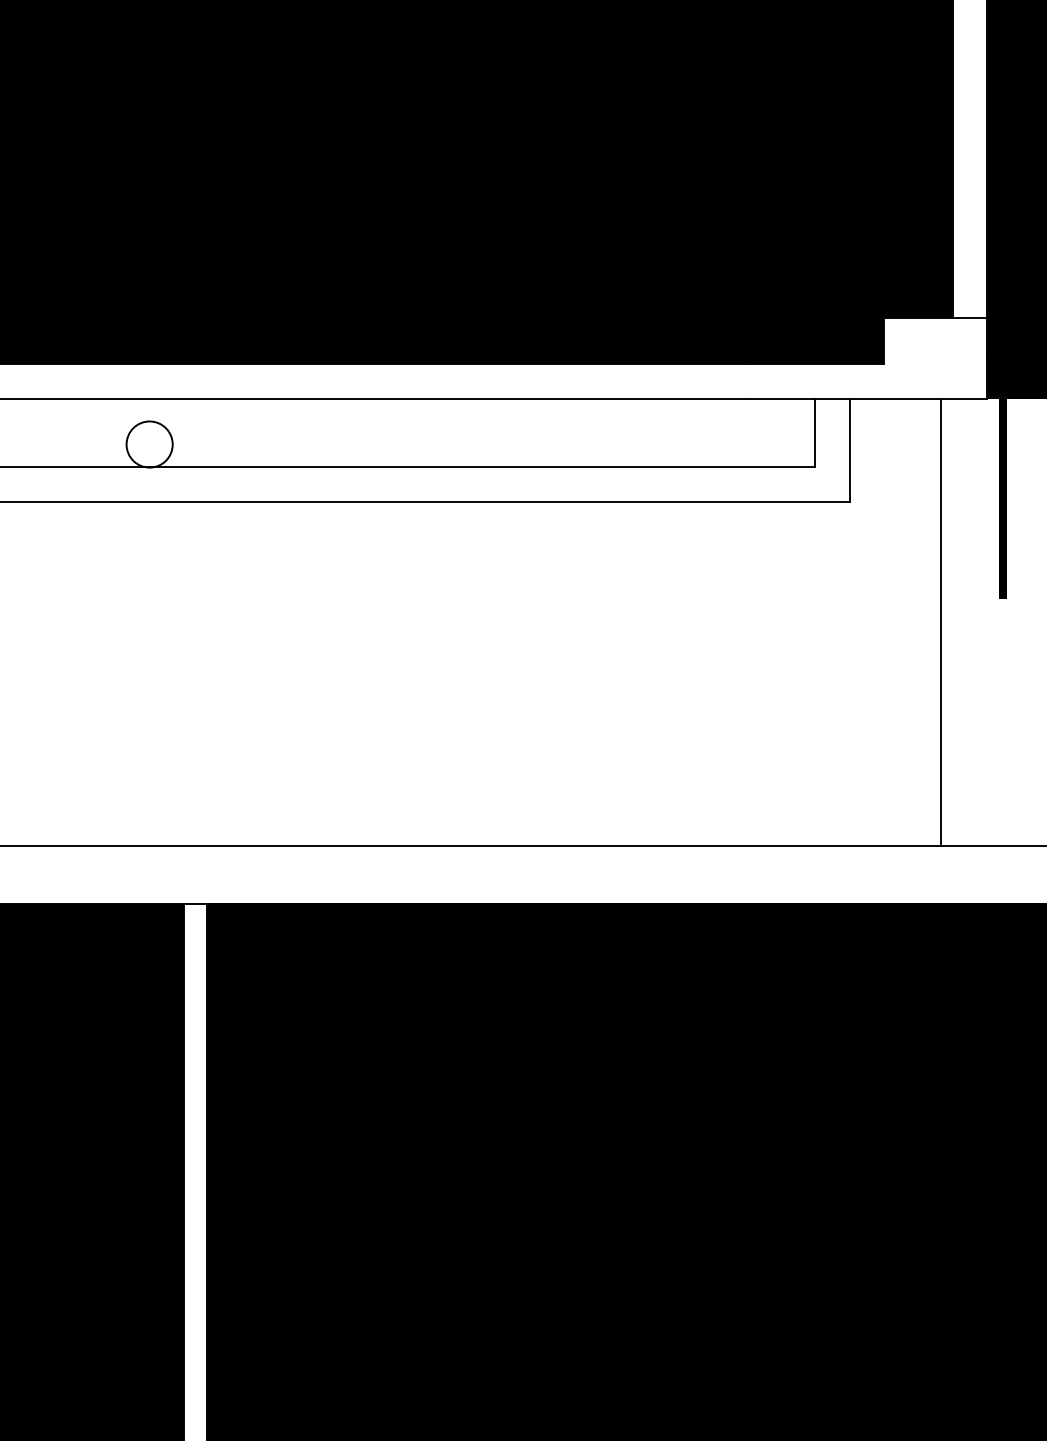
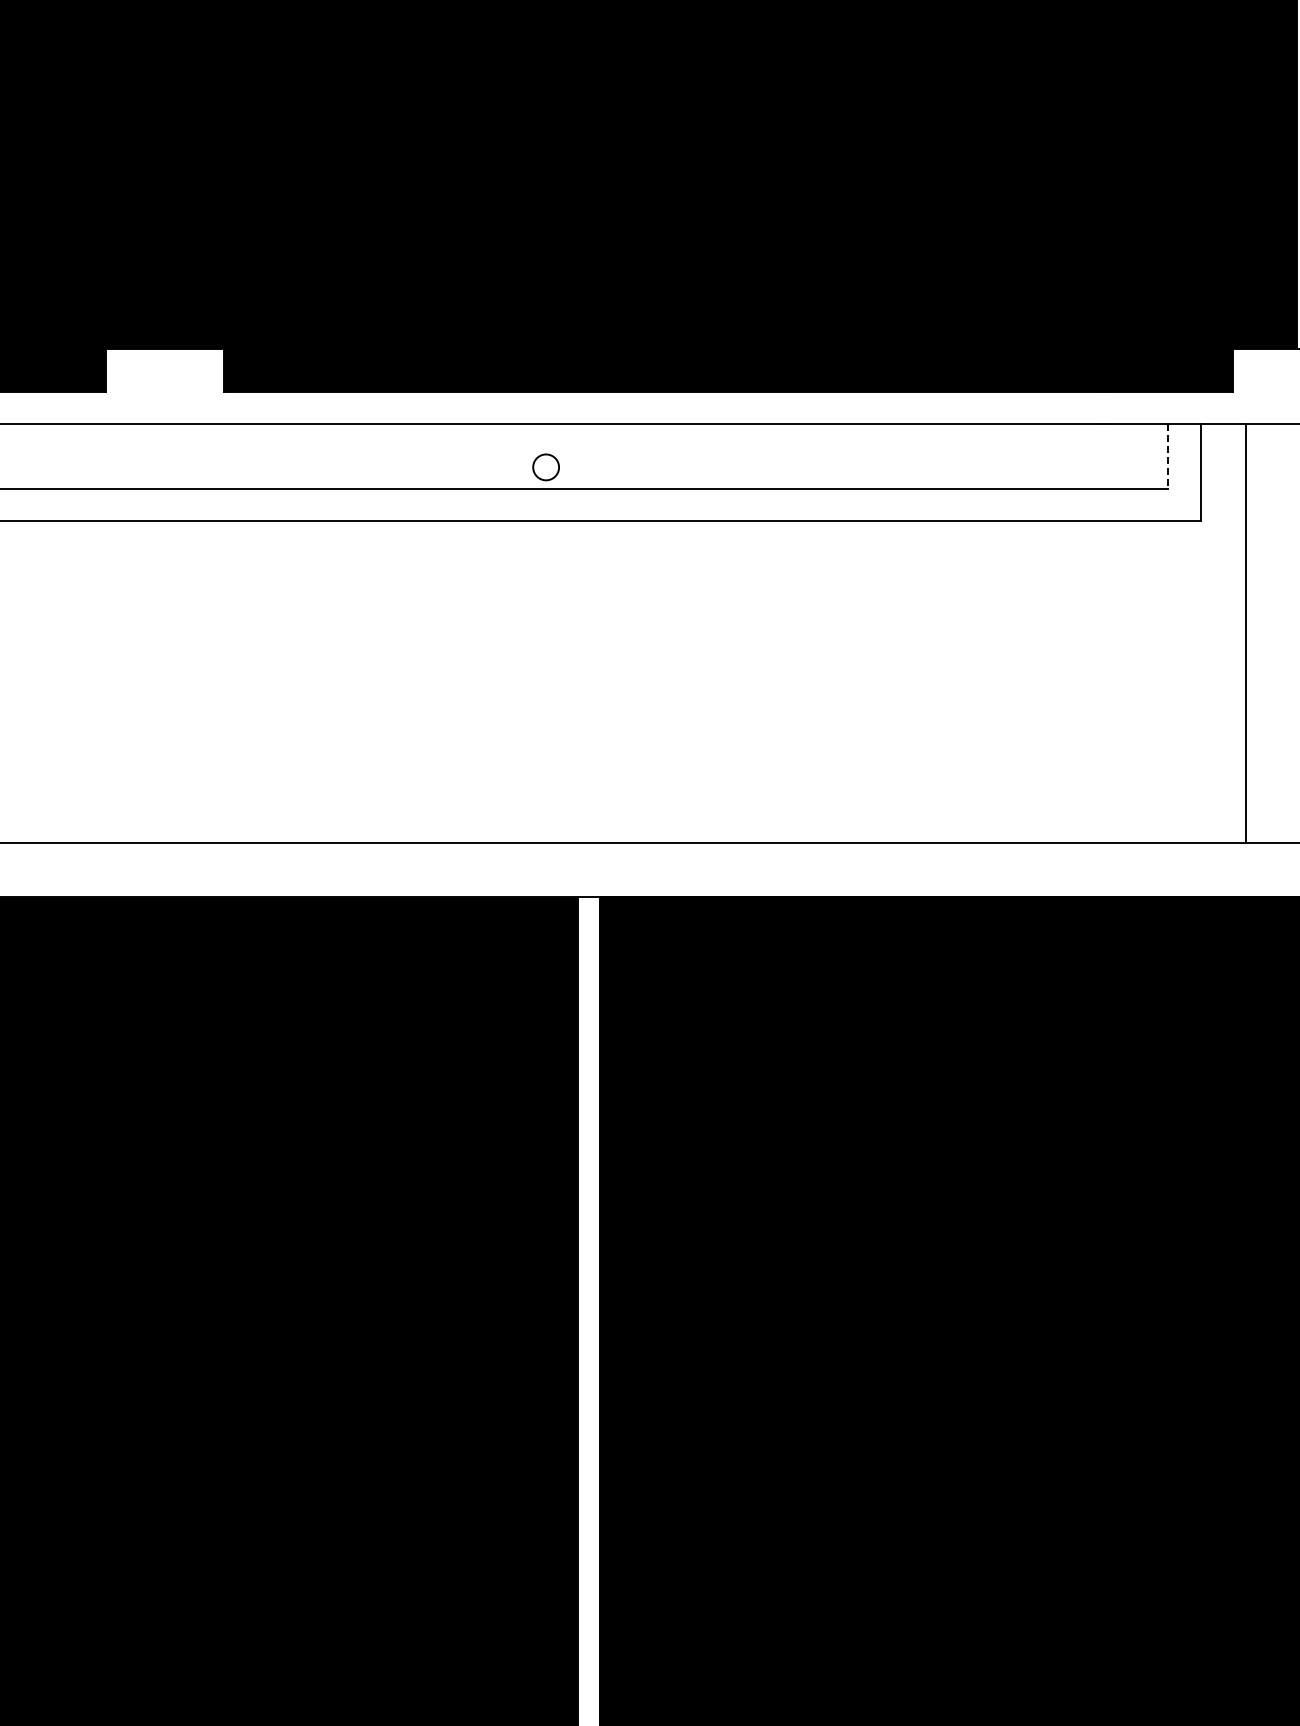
line: (815, 433) -> (1168, 457), solid -> dashed
circle: (148, 443) -> (545, 466), size x0.6
line: (941, 622) -> (1246, 633), moved

